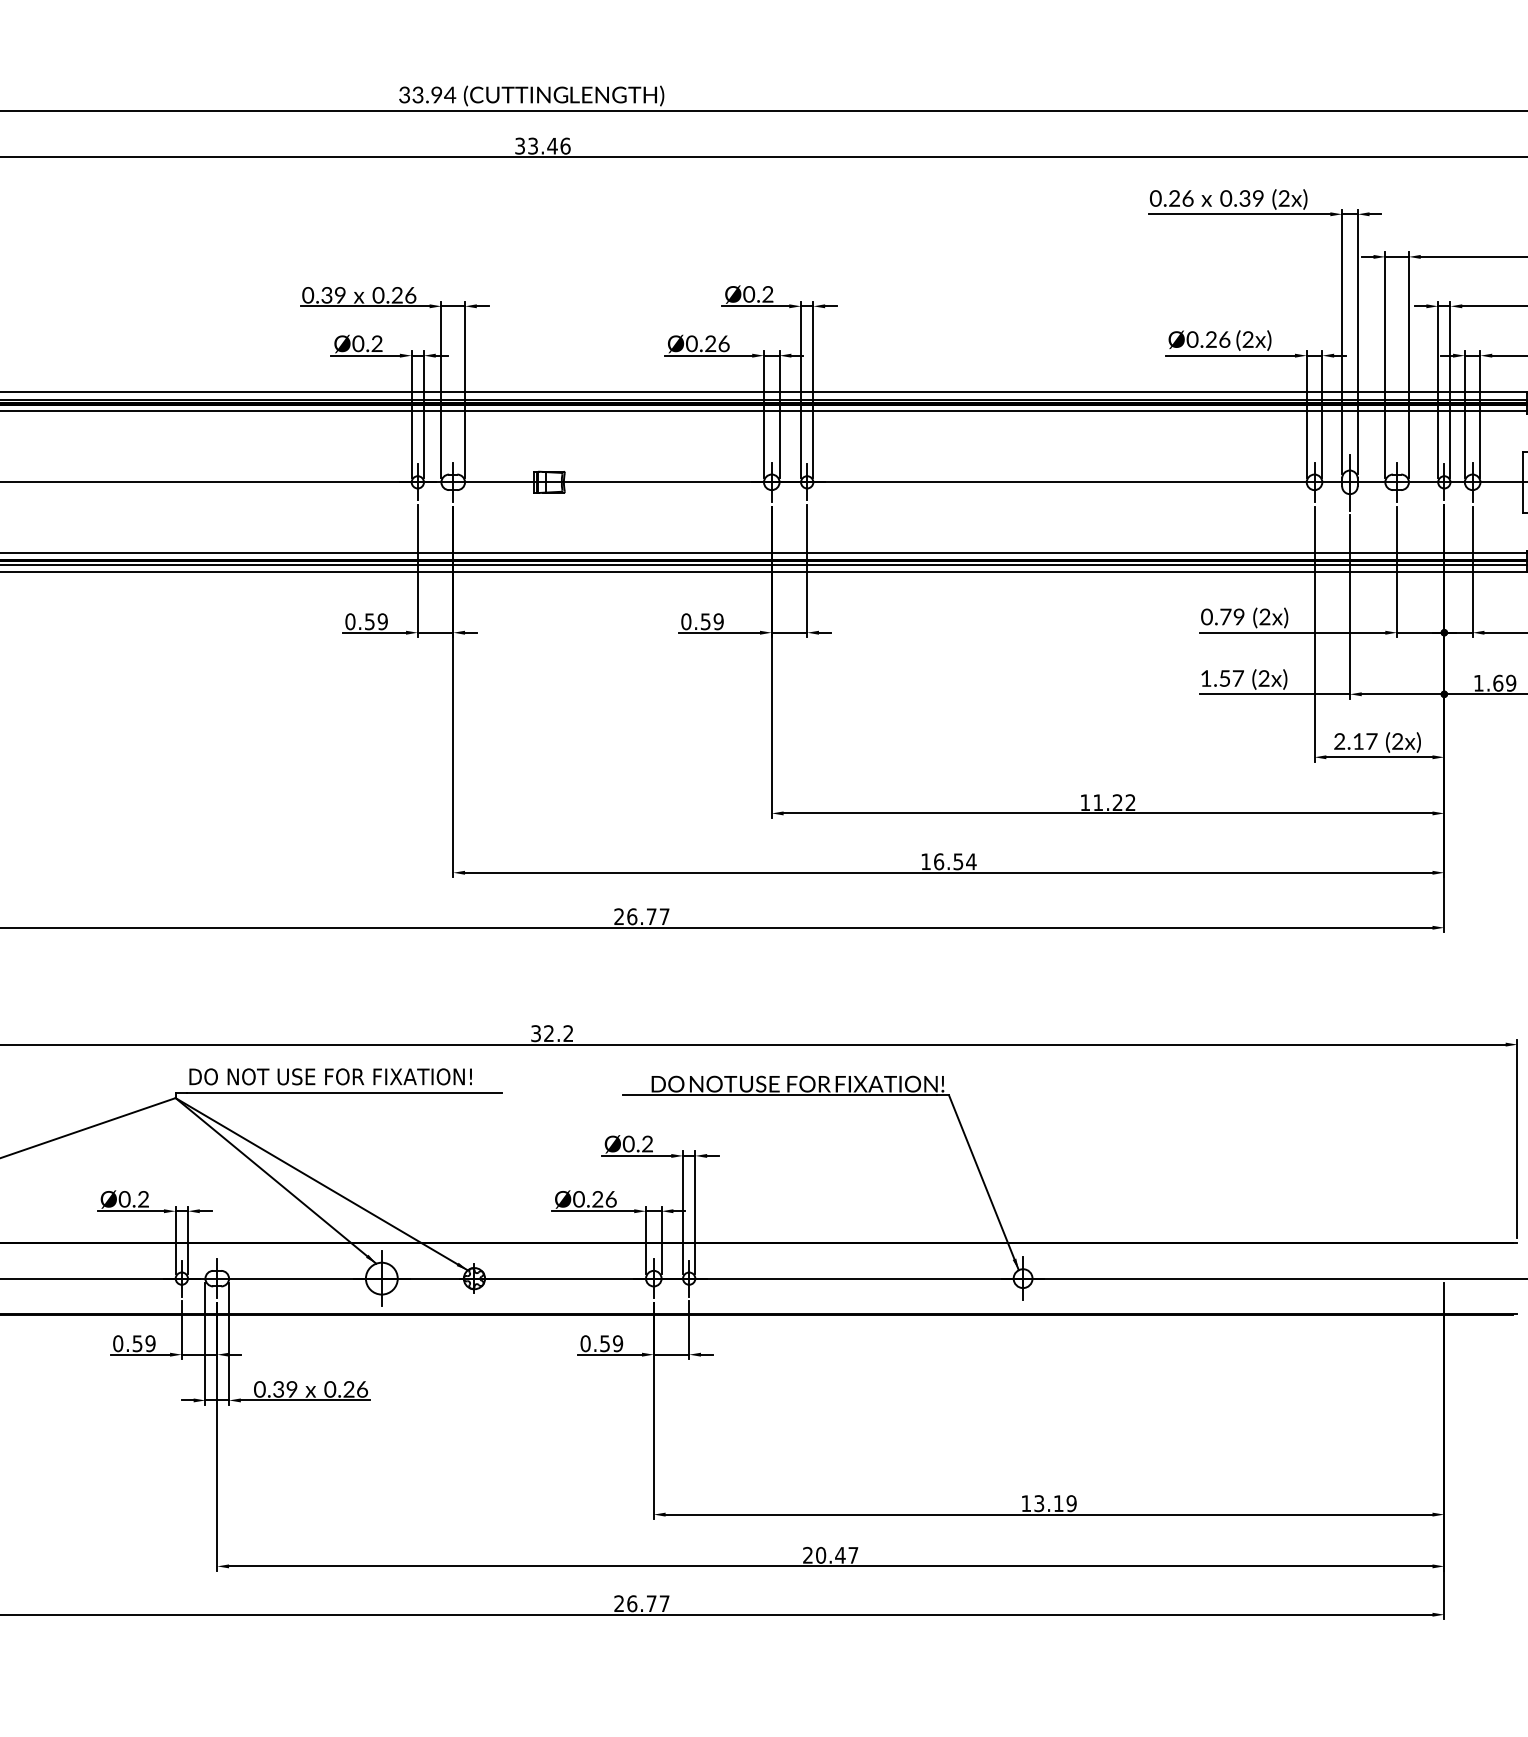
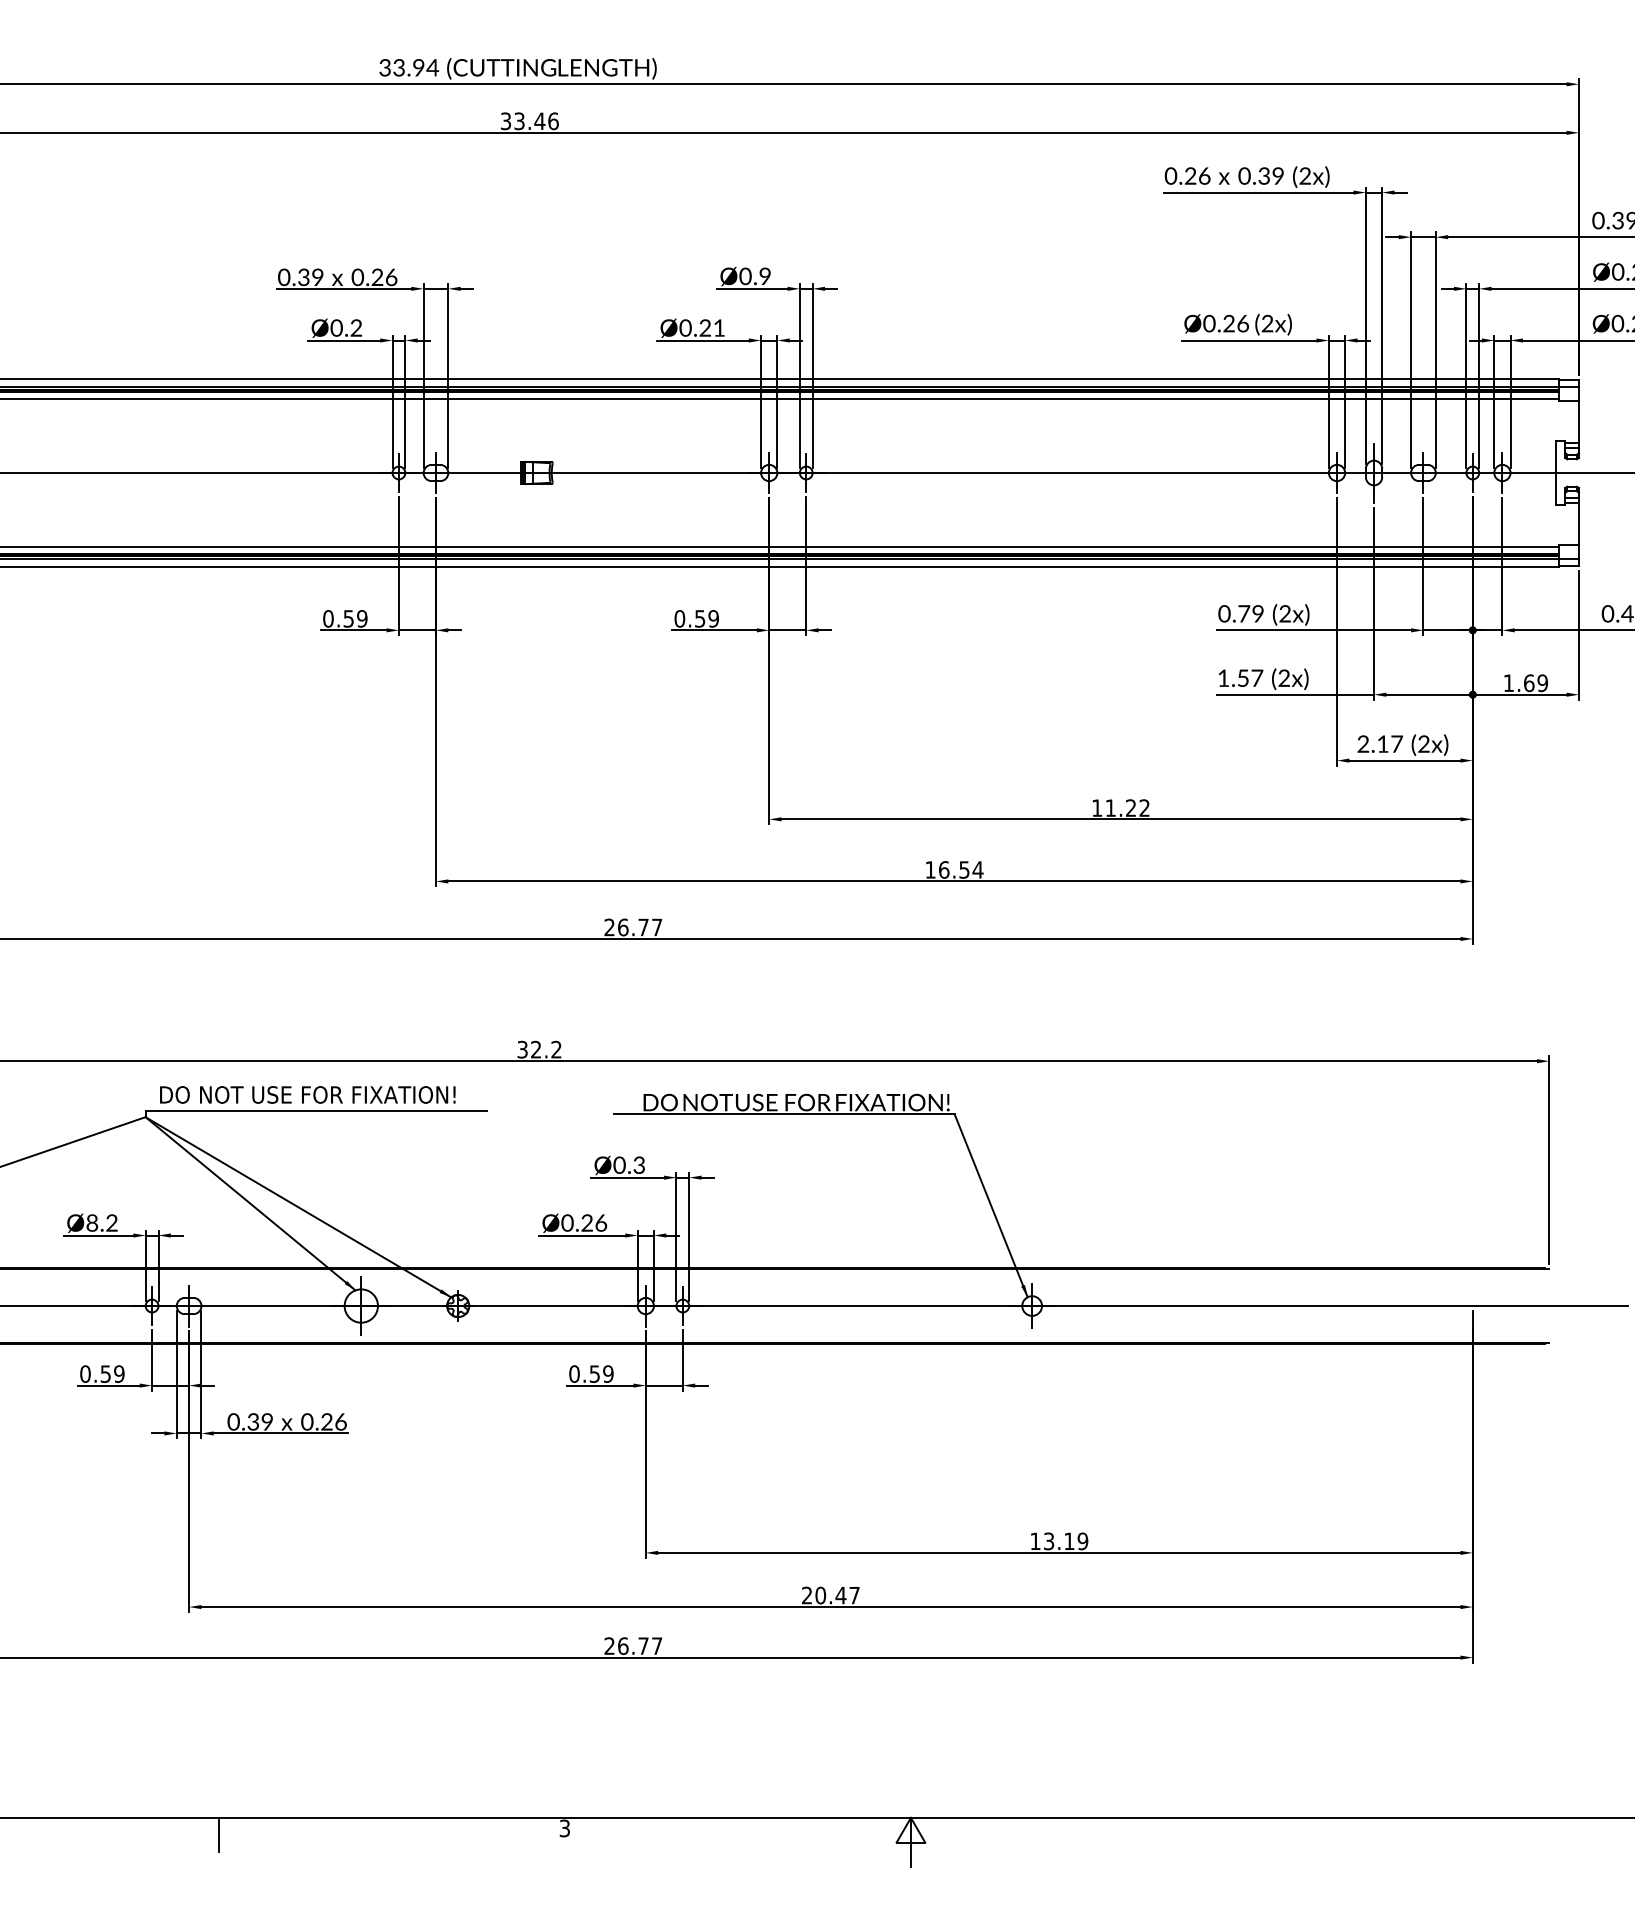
text: (767, 294) -> (764, 276), Ø0.2 -> Ø0.9
text: (724, 343) -> (719, 327), Ø0.26 -> Ø0.21
text: (646, 1146) -> (638, 1167), Ø0.2 -> Ø0.3
text: (124, 1199) -> (92, 1223), Ø0.2 -> Ø8.2

